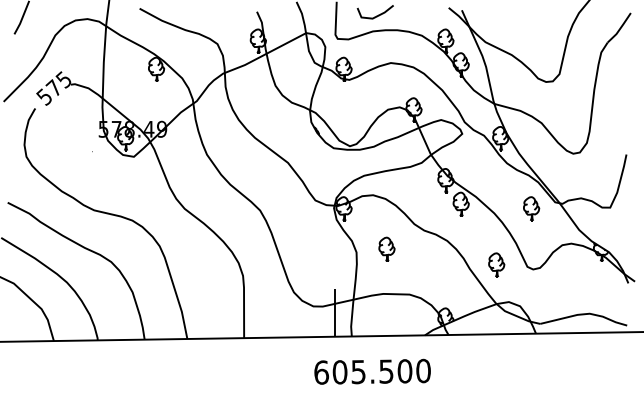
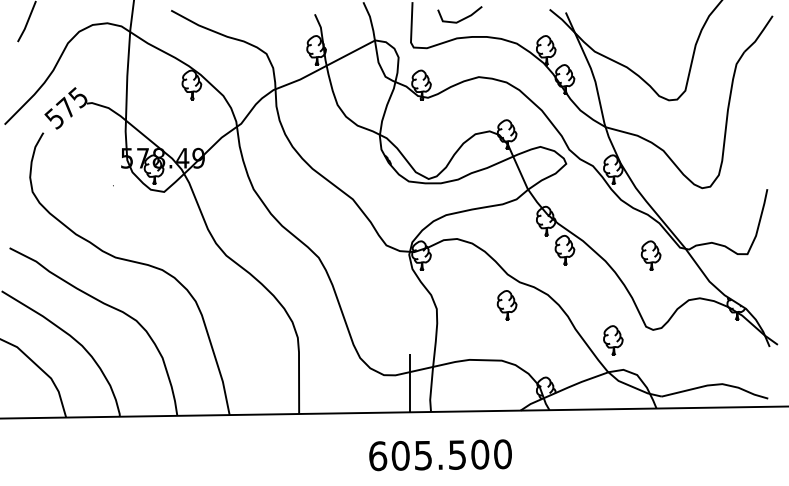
part: (386, 248) -> (506, 304), moved
part: (496, 264) -> (613, 339), moved
text: (372, 371) -> (440, 454), moved

